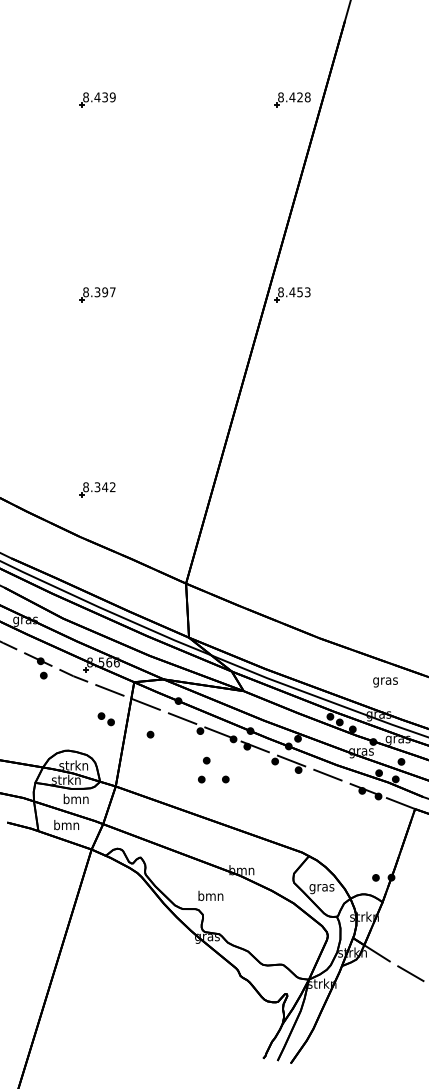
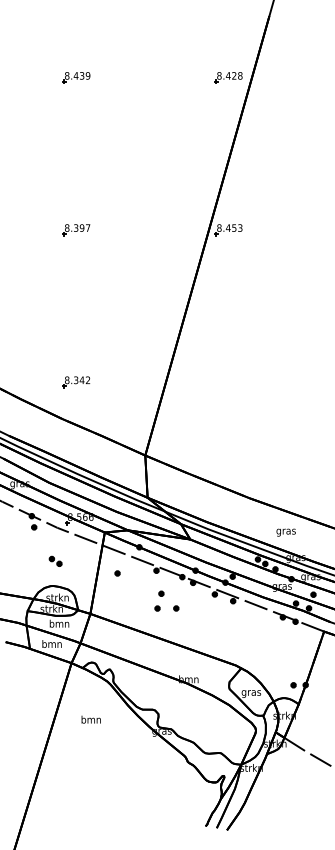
text: (385, 682) -> (286, 532), moved
part: (105, 719) -> (55, 561), moved
text: (210, 895) -> (90, 719), moved

